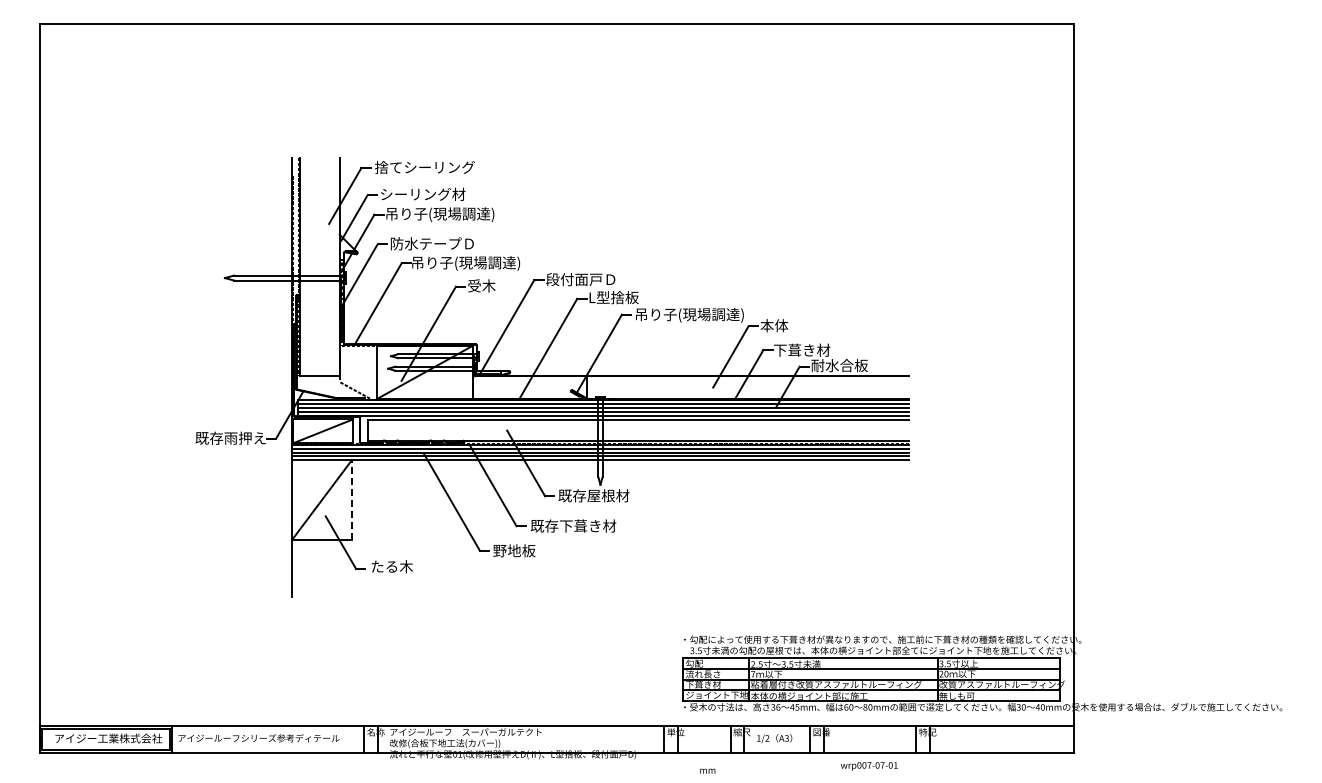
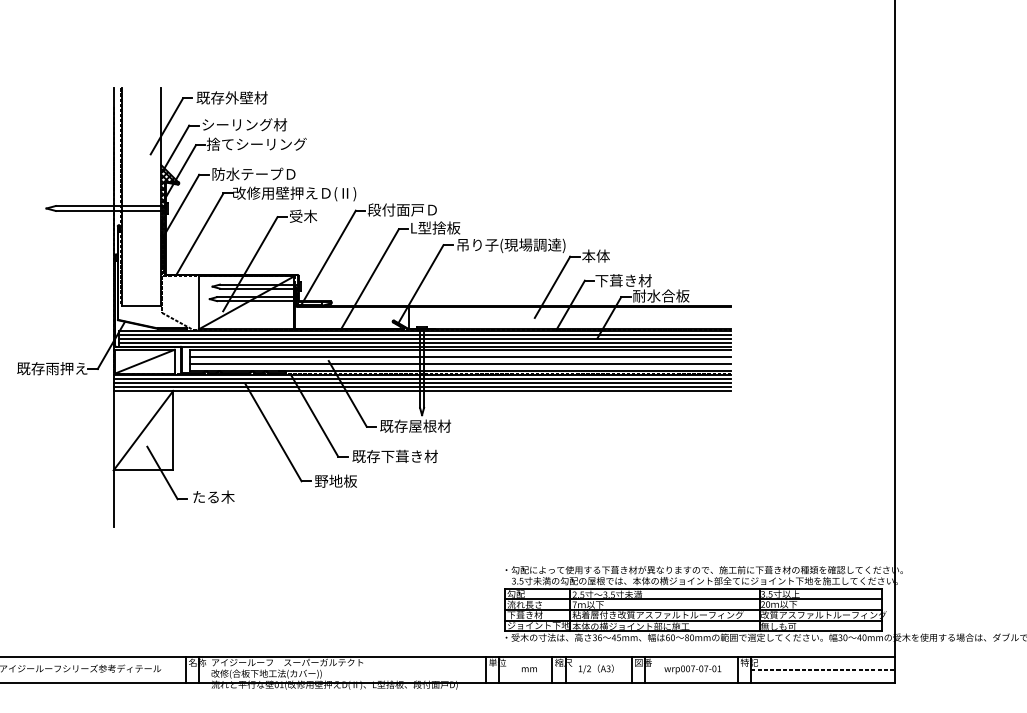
text: (424, 167) -> (246, 97), 捨てシーリング -> 既存外壁材
text: (439, 214) -> (261, 144), 吊り子(現場調達) -> 捨てシーリング
hatch: (347, 247) -> (169, 177), added
text: (472, 263) -> (294, 193), 吊り子(現場調達) -> 改修用壁押えＤ(Ⅱ)
line: (638, 426) -> (460, 356), added
line: (638, 433) -> (460, 363), added
line: (351, 500) -> (173, 430), dashed -> solid
line: (1001, 739) -> (823, 669), added
text: (869, 766) -> (693, 669), moved
text: (707, 770) -> (529, 668), moved

